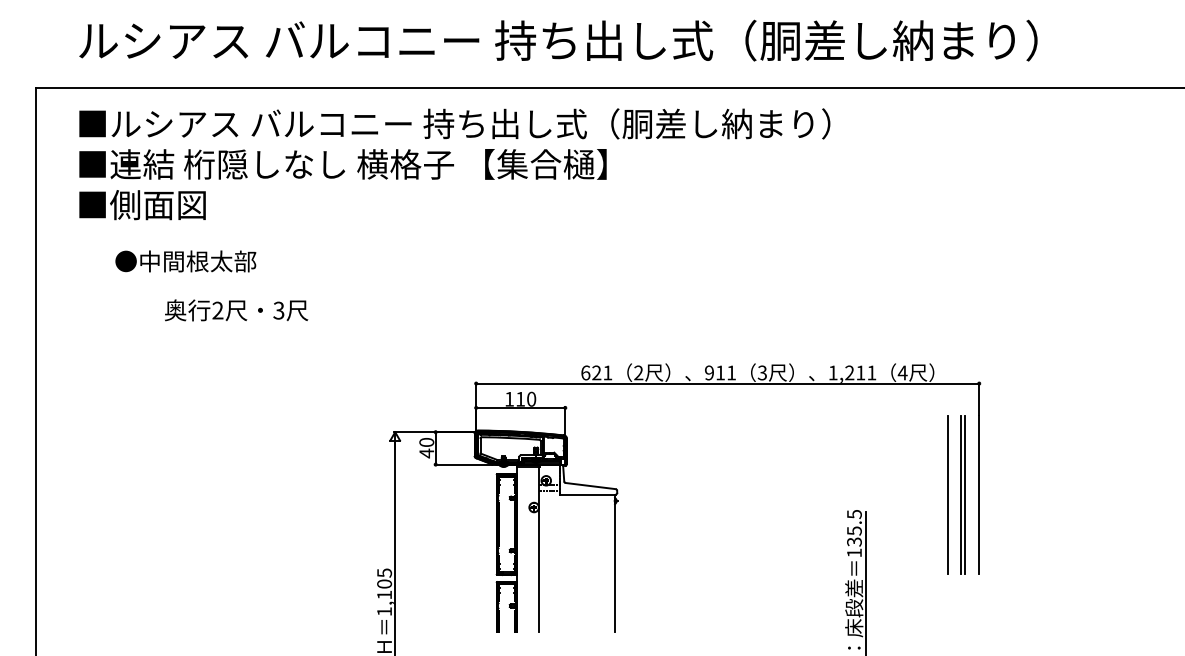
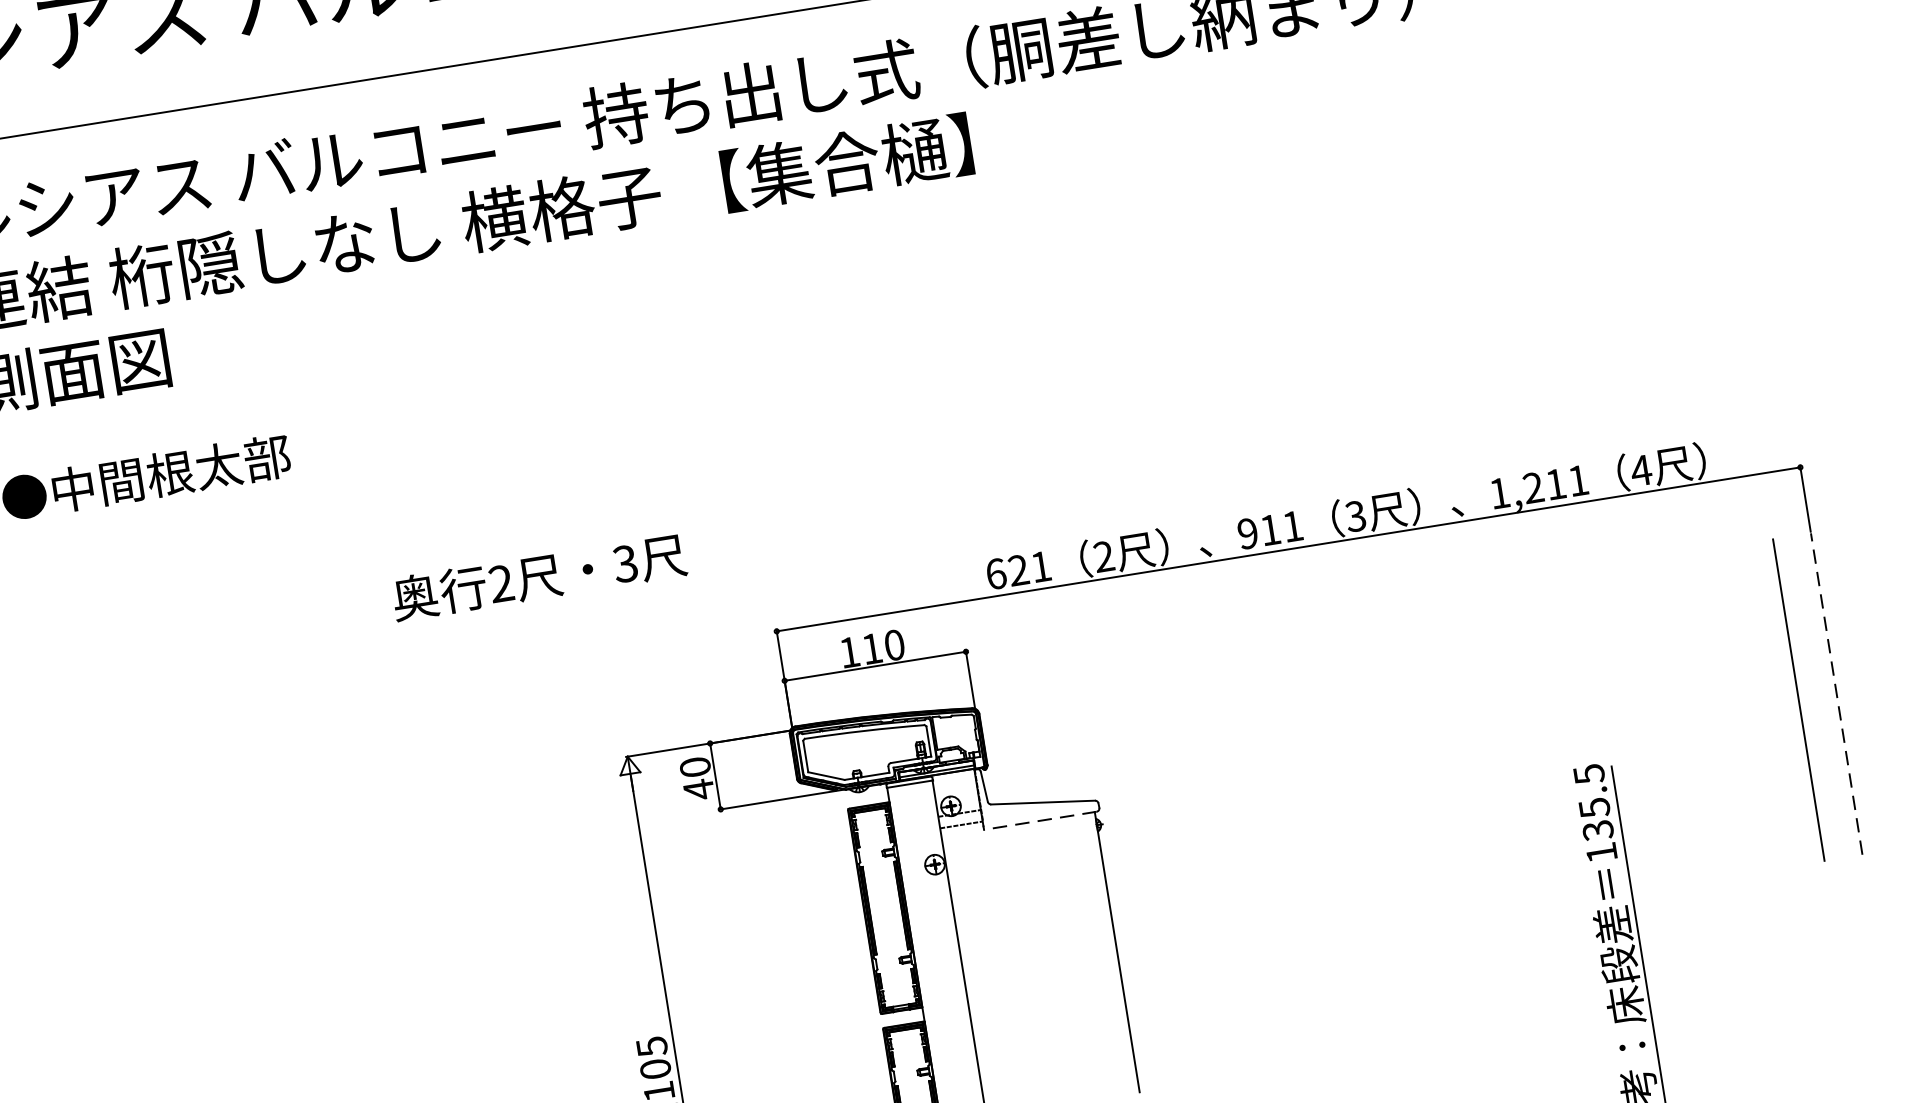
text: (236, 310) -> (539, 577), moved
line: (587, 494) -> (1039, 820), solid -> dashed
line: (947, 494) -> (1771, 703), removed
line: (964, 494) -> (1806, 697), removed
line: (979, 494) -> (1837, 693), solid -> dashed

